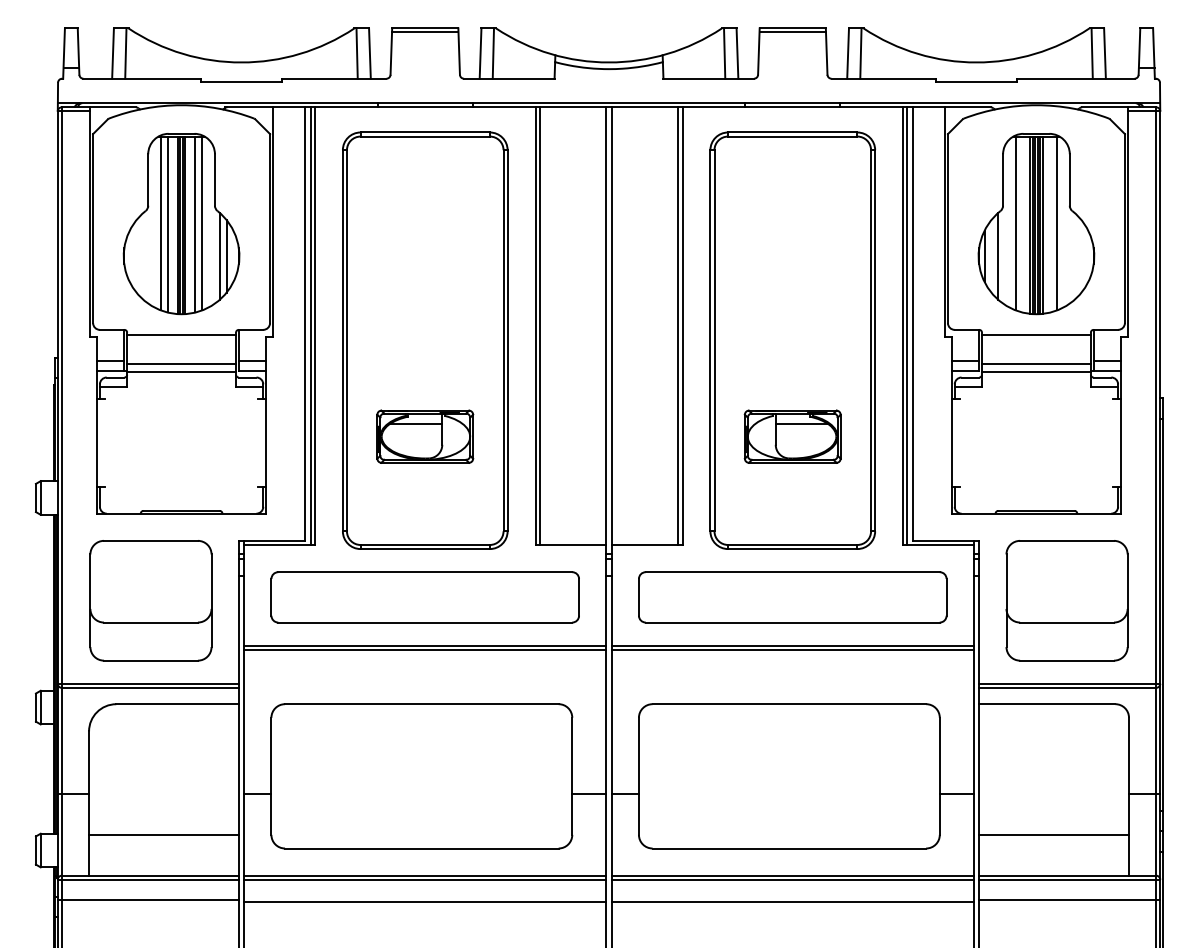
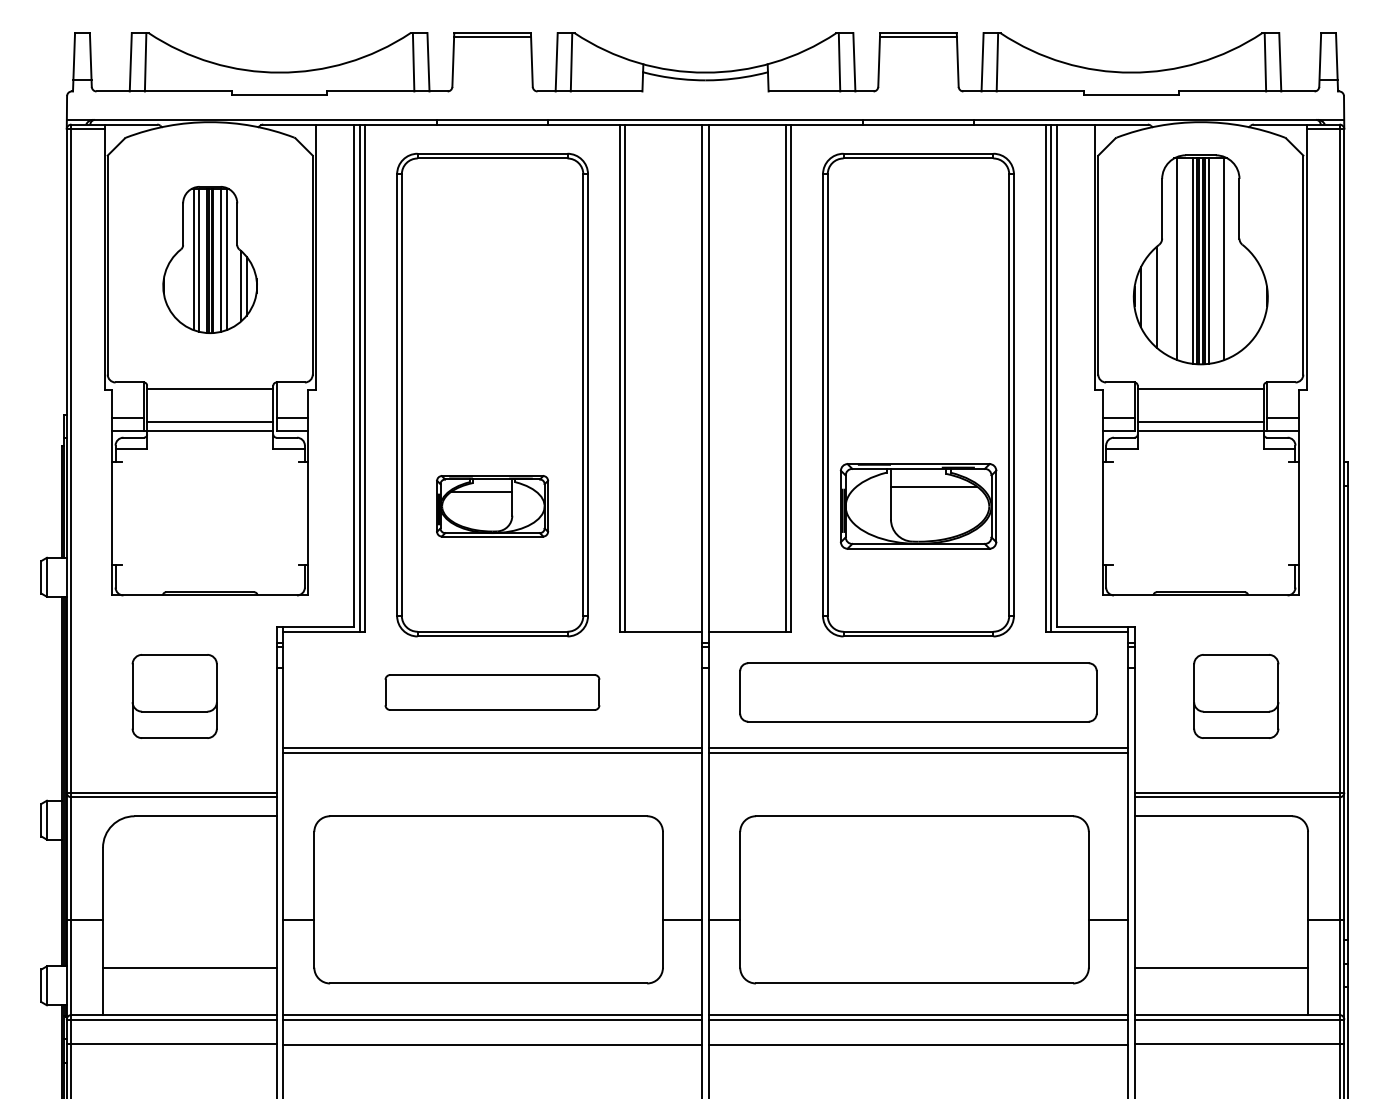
part: (181, 224) -> (210, 260), size x0.7
part: (792, 436) -> (918, 506), size x1.4
part: (424, 597) -> (491, 692), size x0.6
part: (150, 600) -> (174, 696), size x0.6
part: (1066, 600) -> (1235, 696), size x0.6

